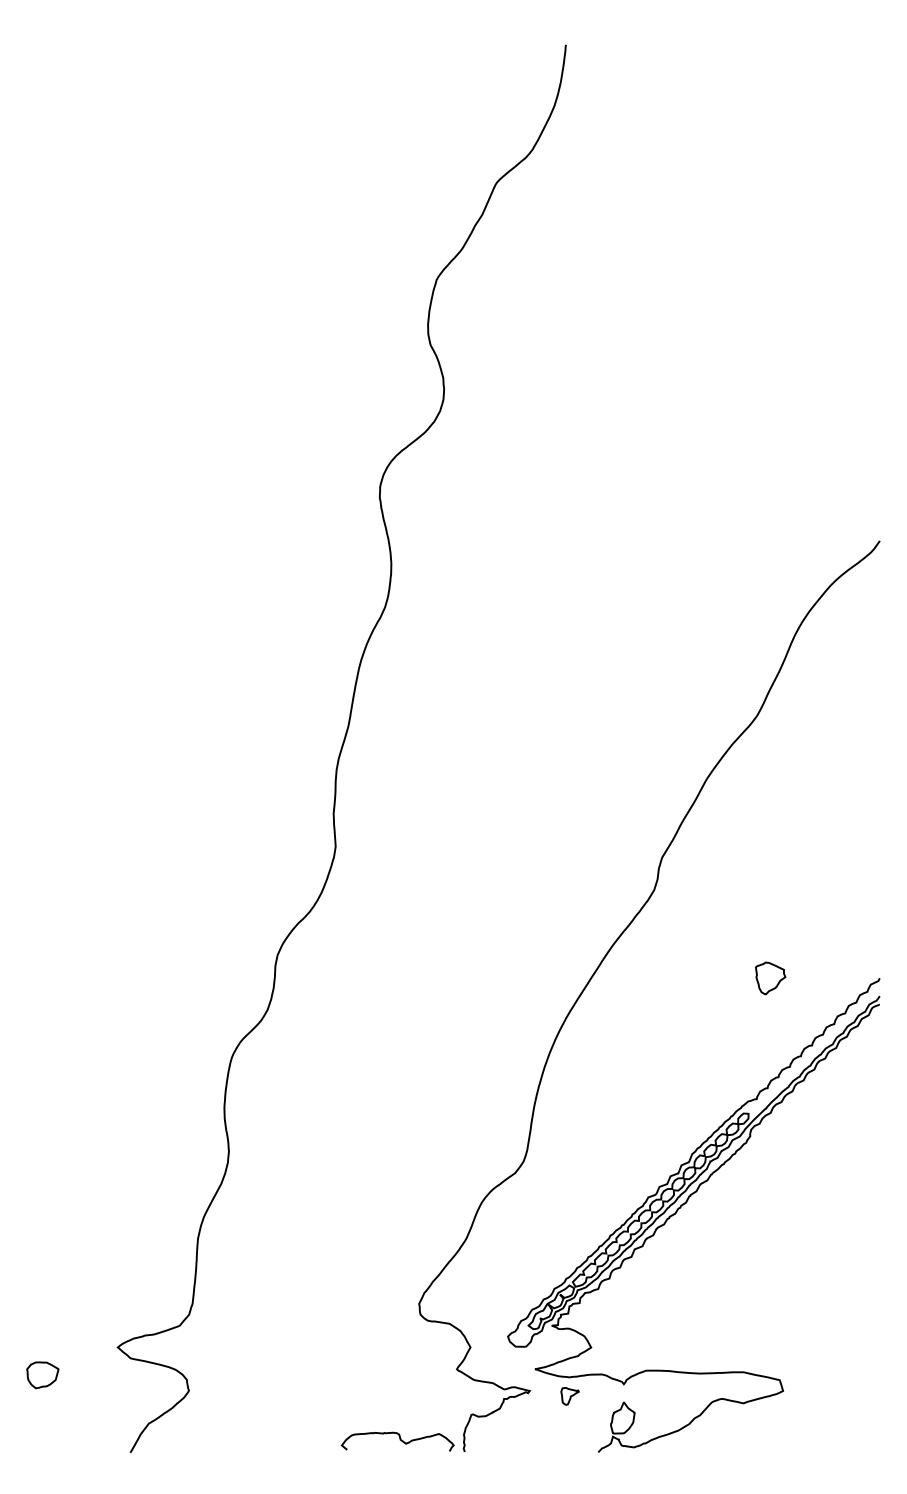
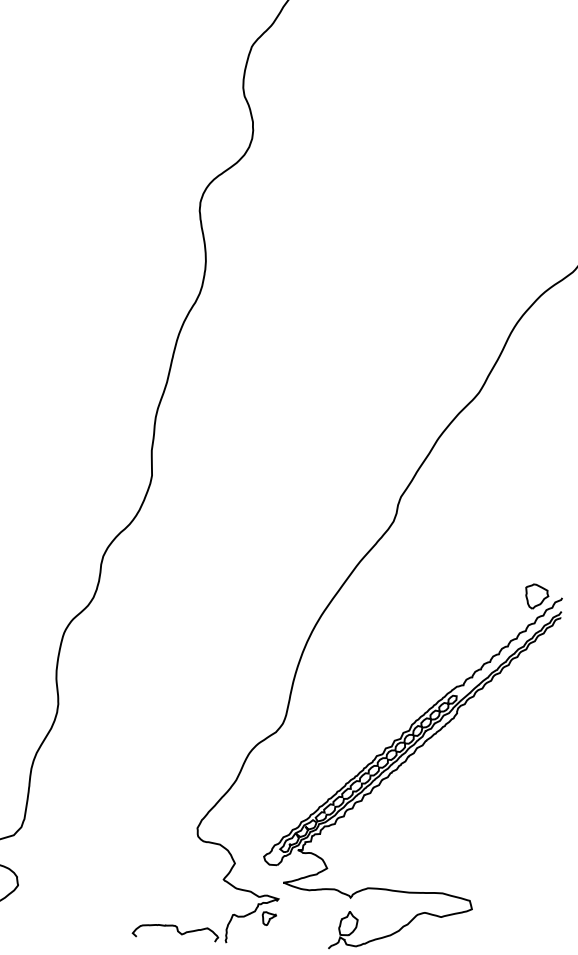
part: (770, 978) -> (536, 596), moved
part: (569, 1396) -> (268, 918), moved

